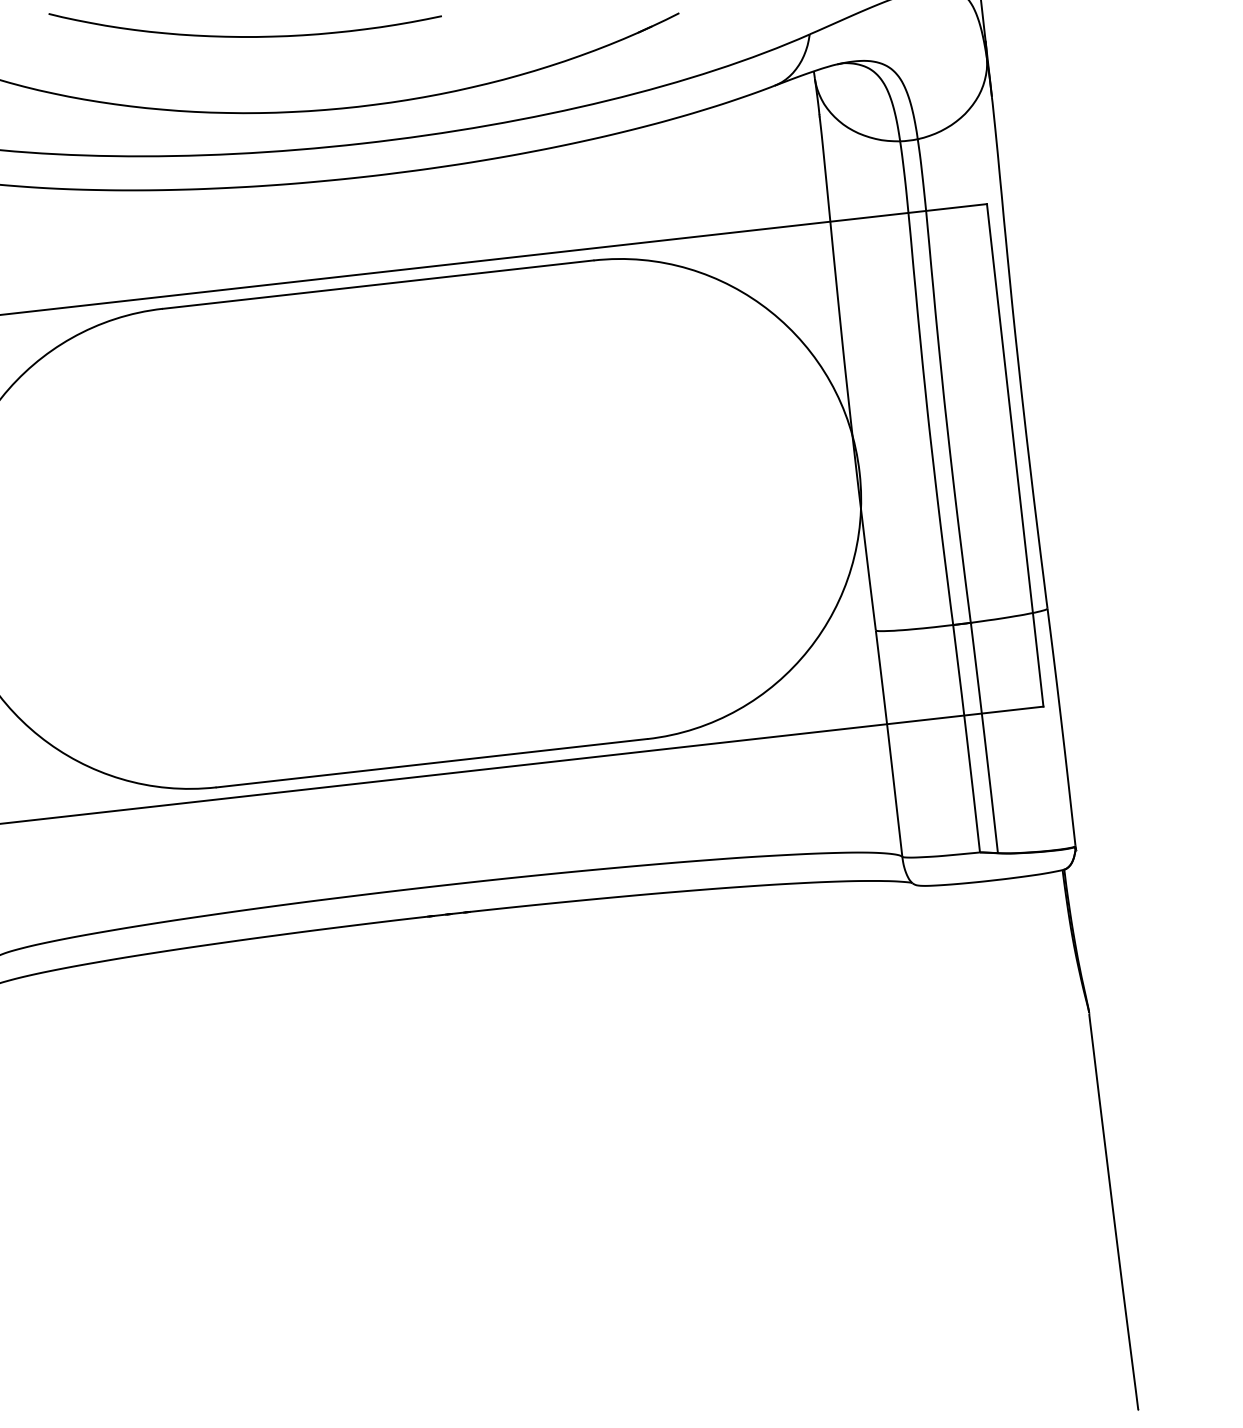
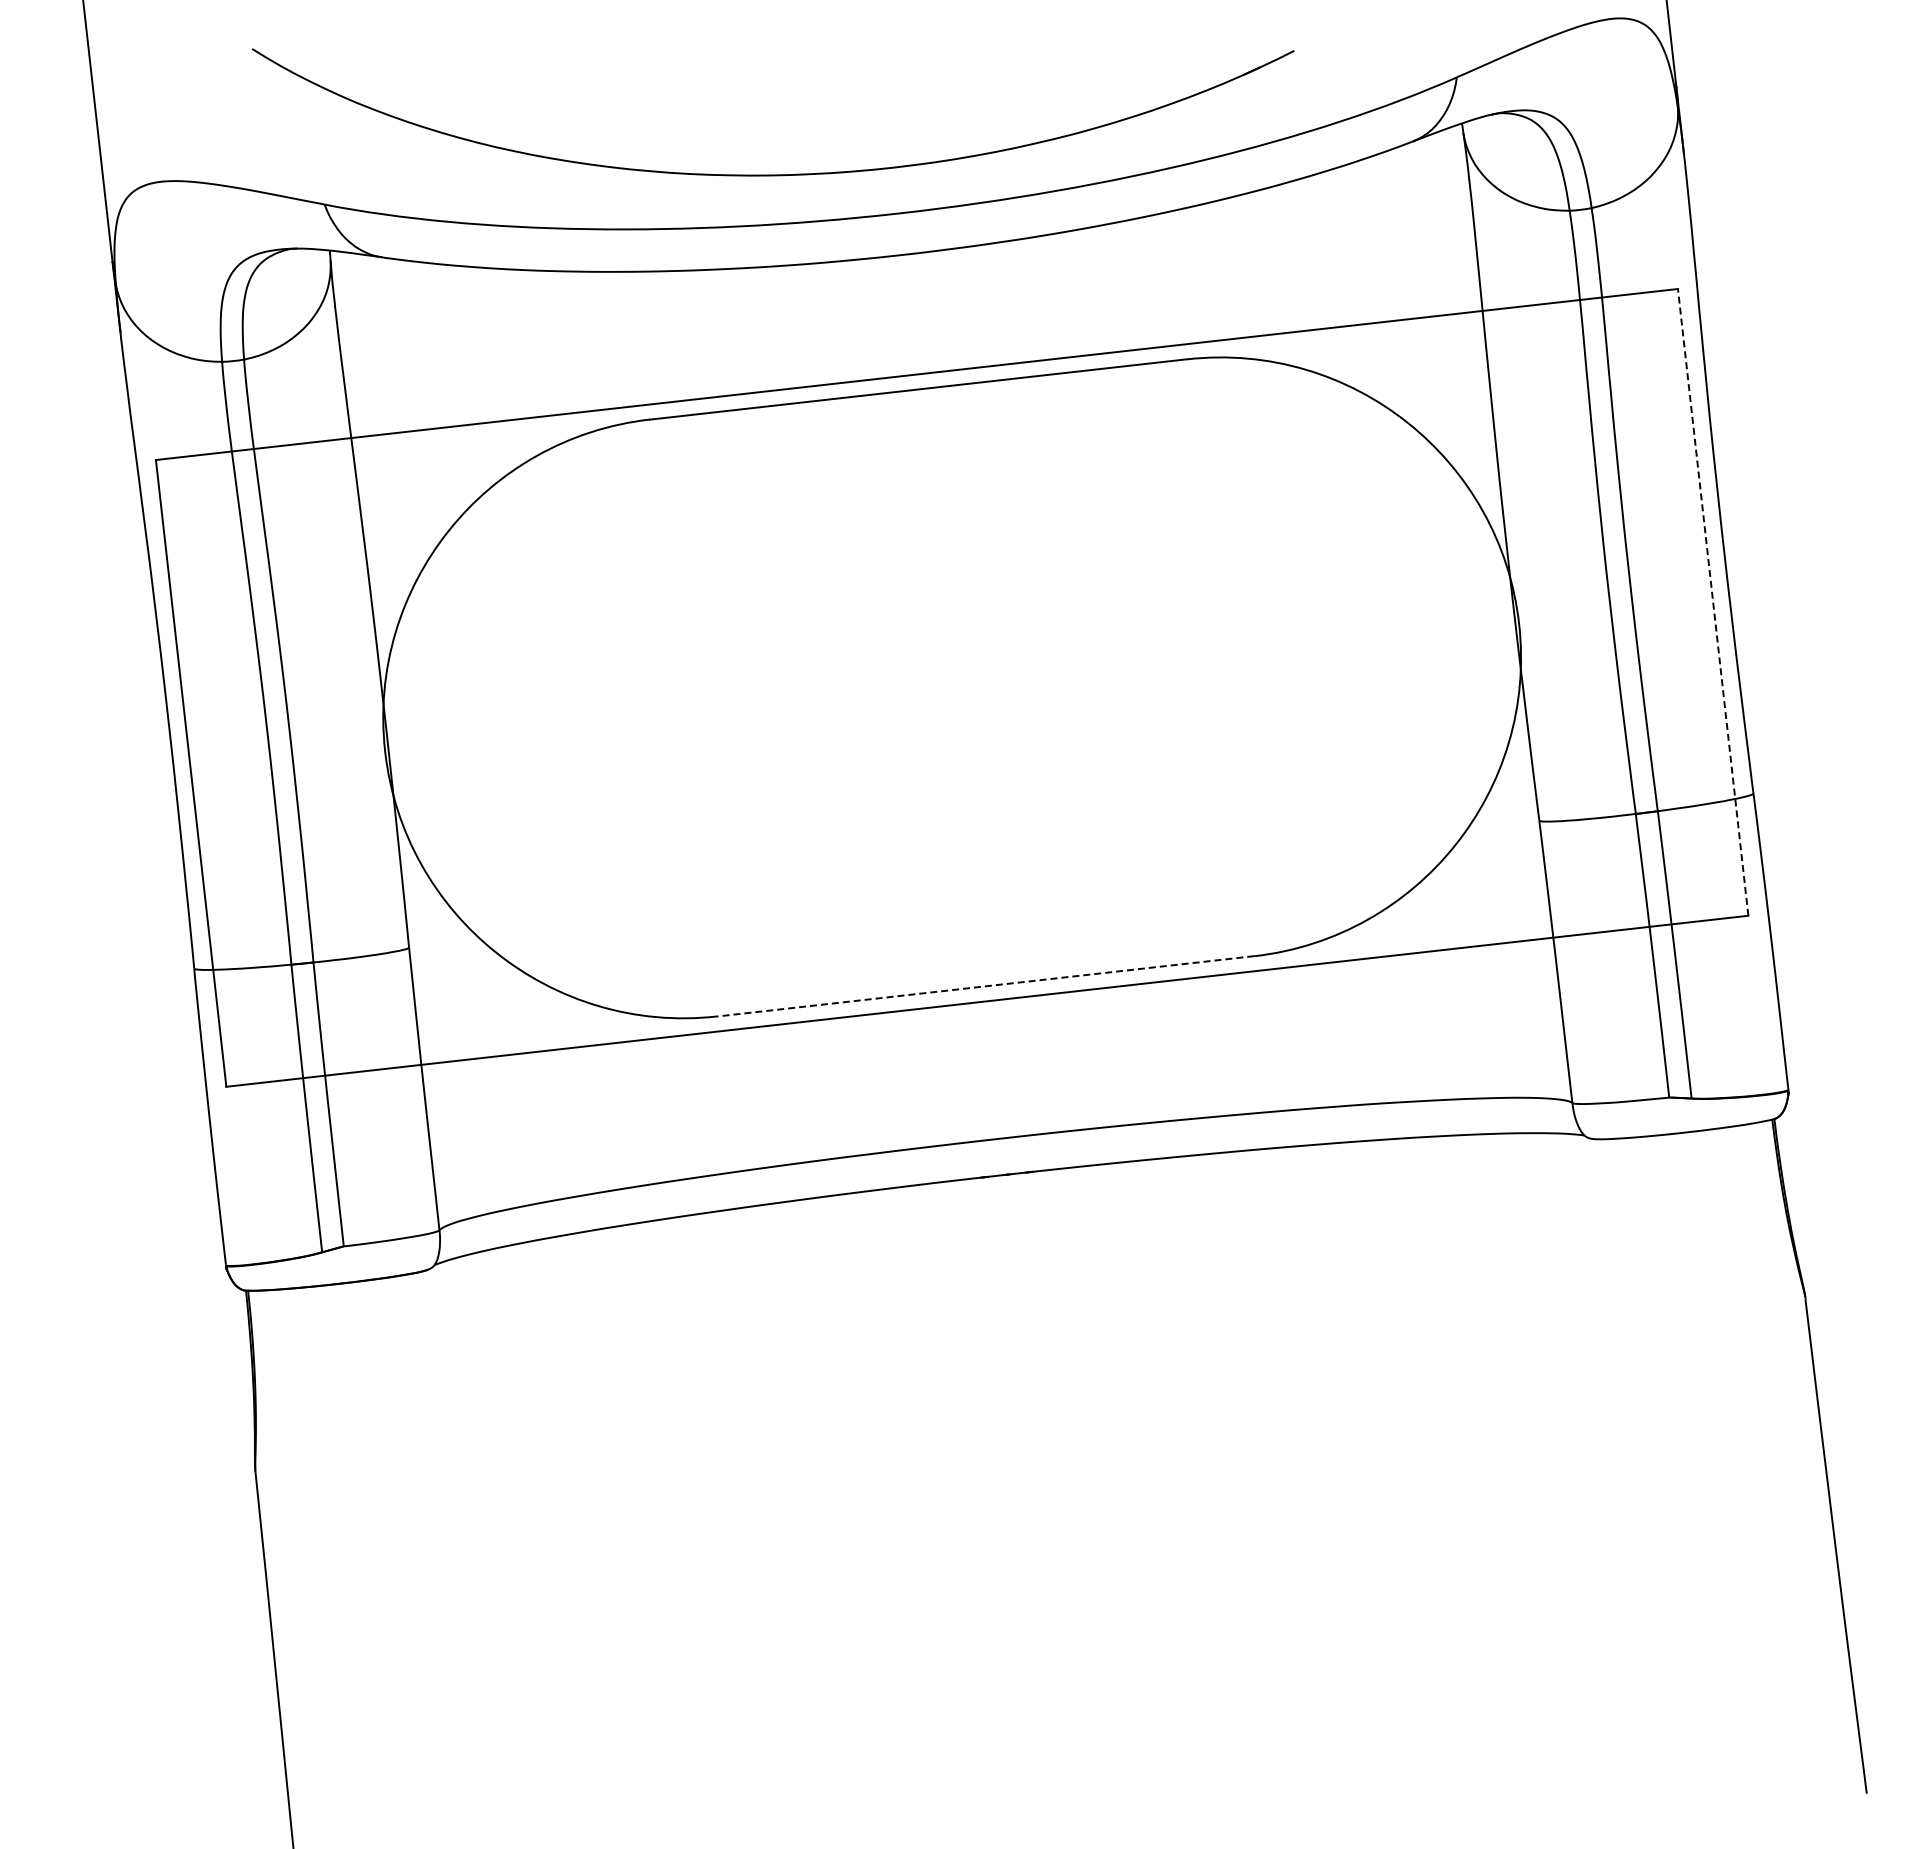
curve: (244, 36) -> (752, 79), removed
line: (1015, 454) -> (1713, 601), solid -> dashed
line: (431, 763) -> (985, 986), solid -> dashed

